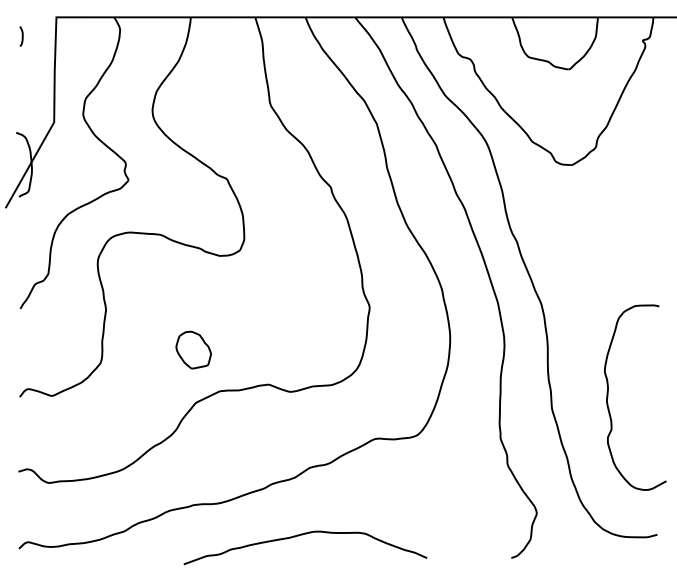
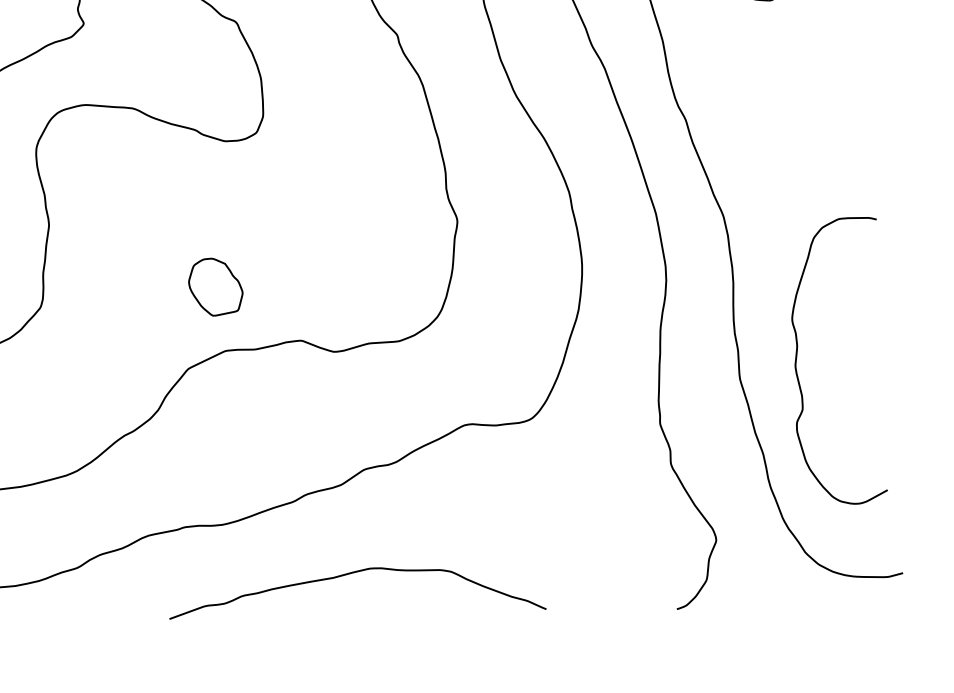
part: (193, 349) -> (215, 286), moved
curve: (608, 397) -> (797, 360), moved

